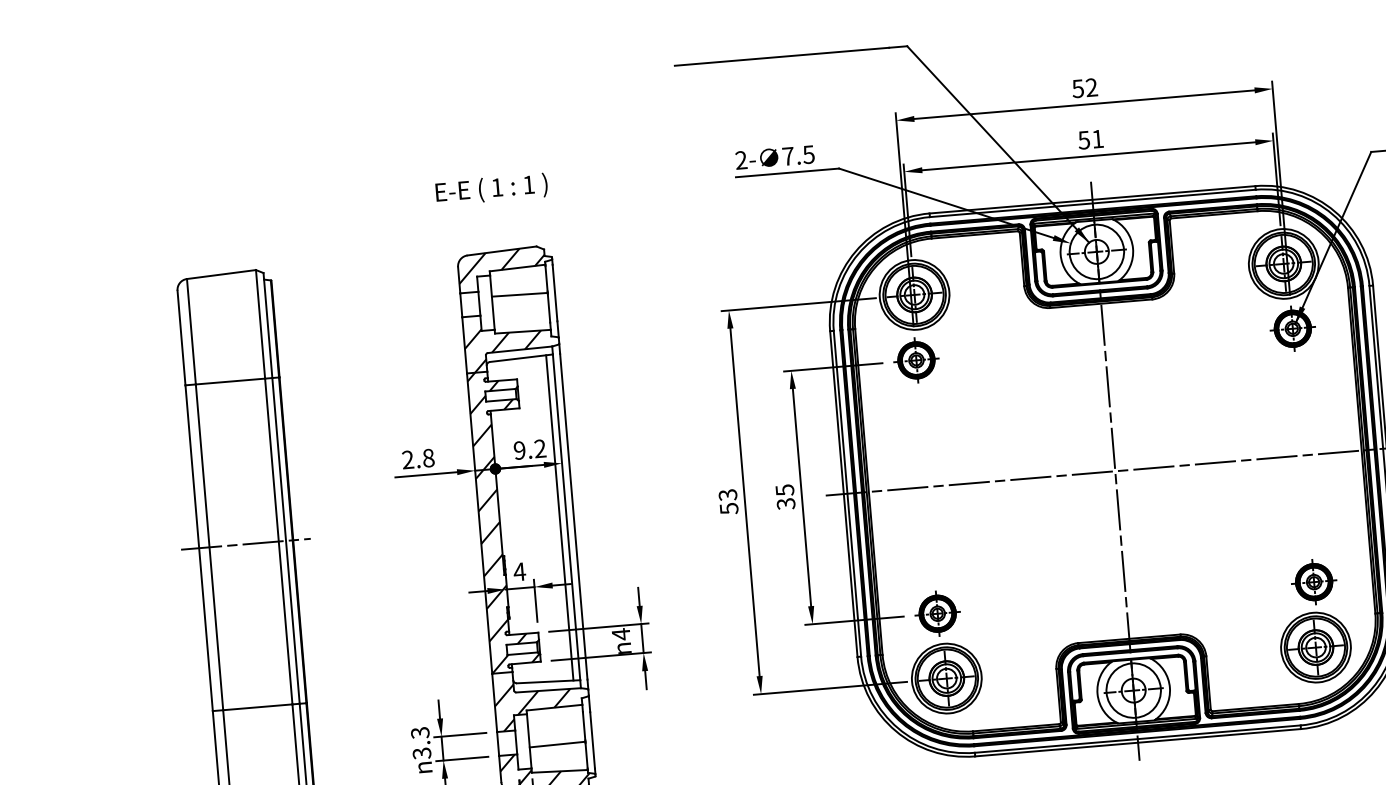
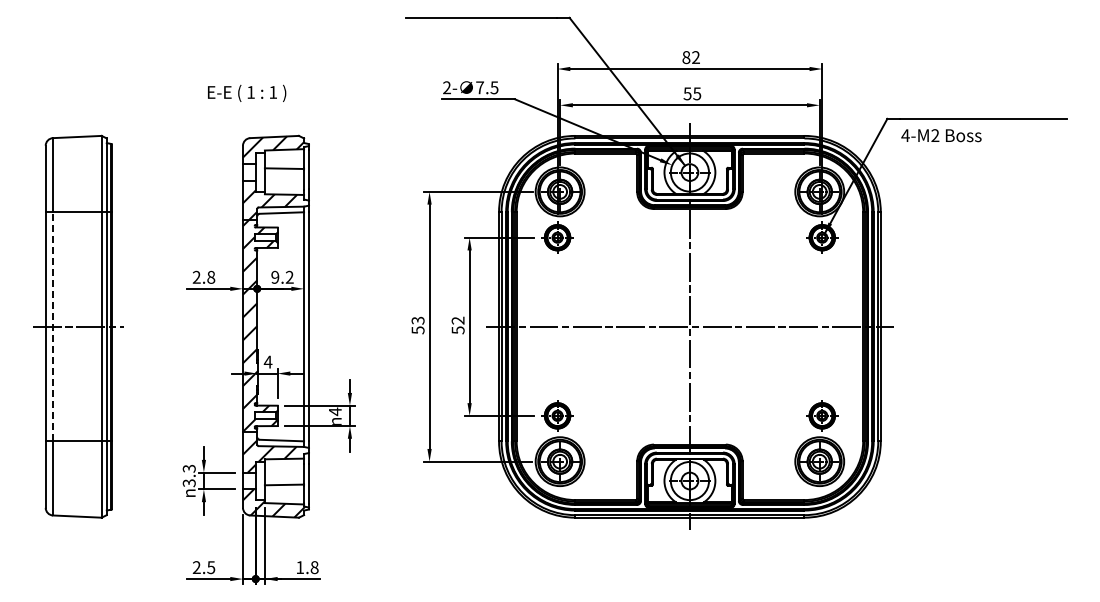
text: (1078, 88) -> (686, 57), 52 -> 82
text: (1098, 138) -> (697, 93), 51 -> 55
text: (492, 188) -> (247, 92), moved
text: (784, 495) -> (457, 324), 35 -> 52
line: (560, 517) -> (299, 326), removed
line: (210, 546) -> (53, 326), solid -> dashed

